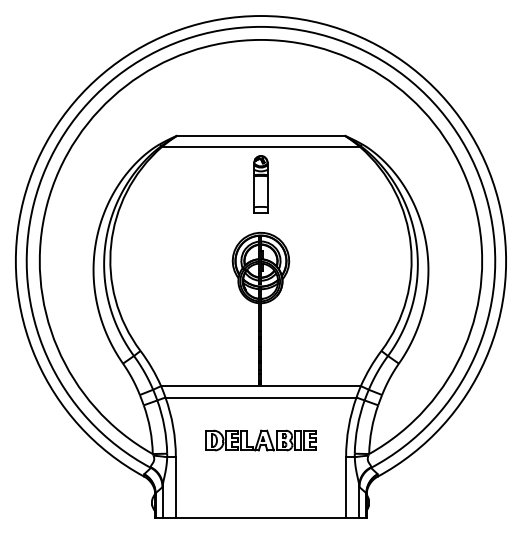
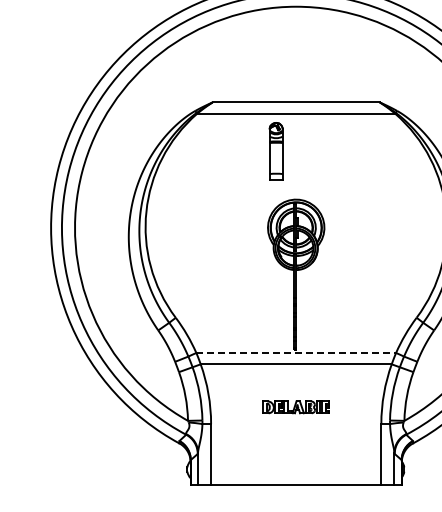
part: (260, 184) -> (275, 151), moved
line: (261, 386) -> (296, 353), solid -> dashed
part: (260, 440) -> (295, 407), size x0.6

